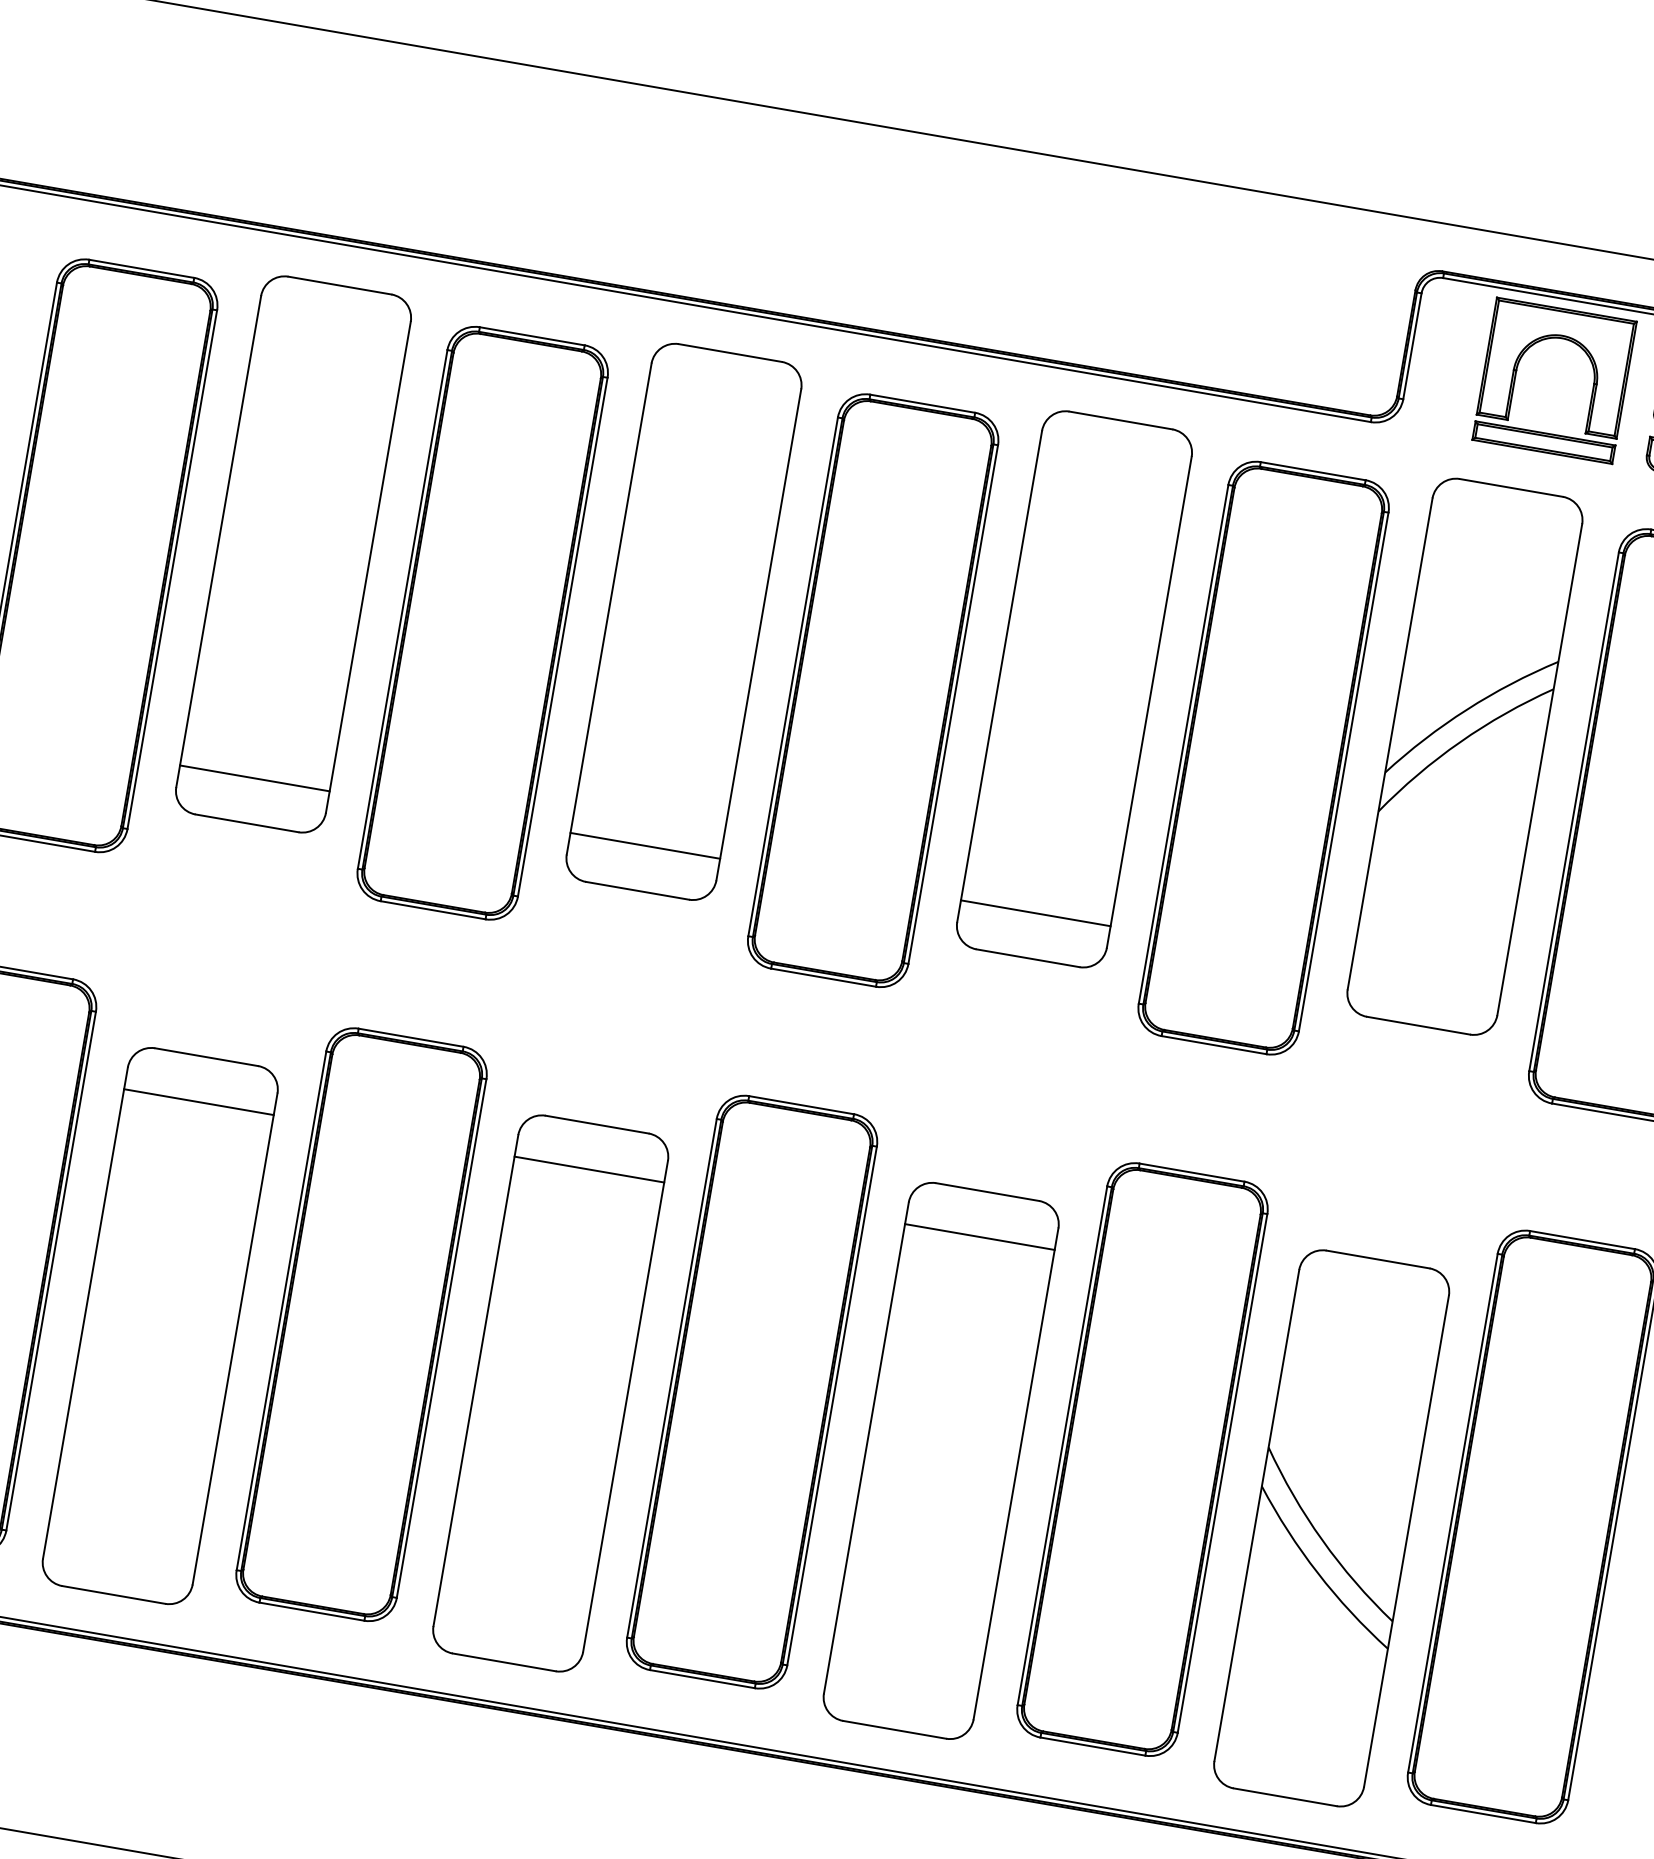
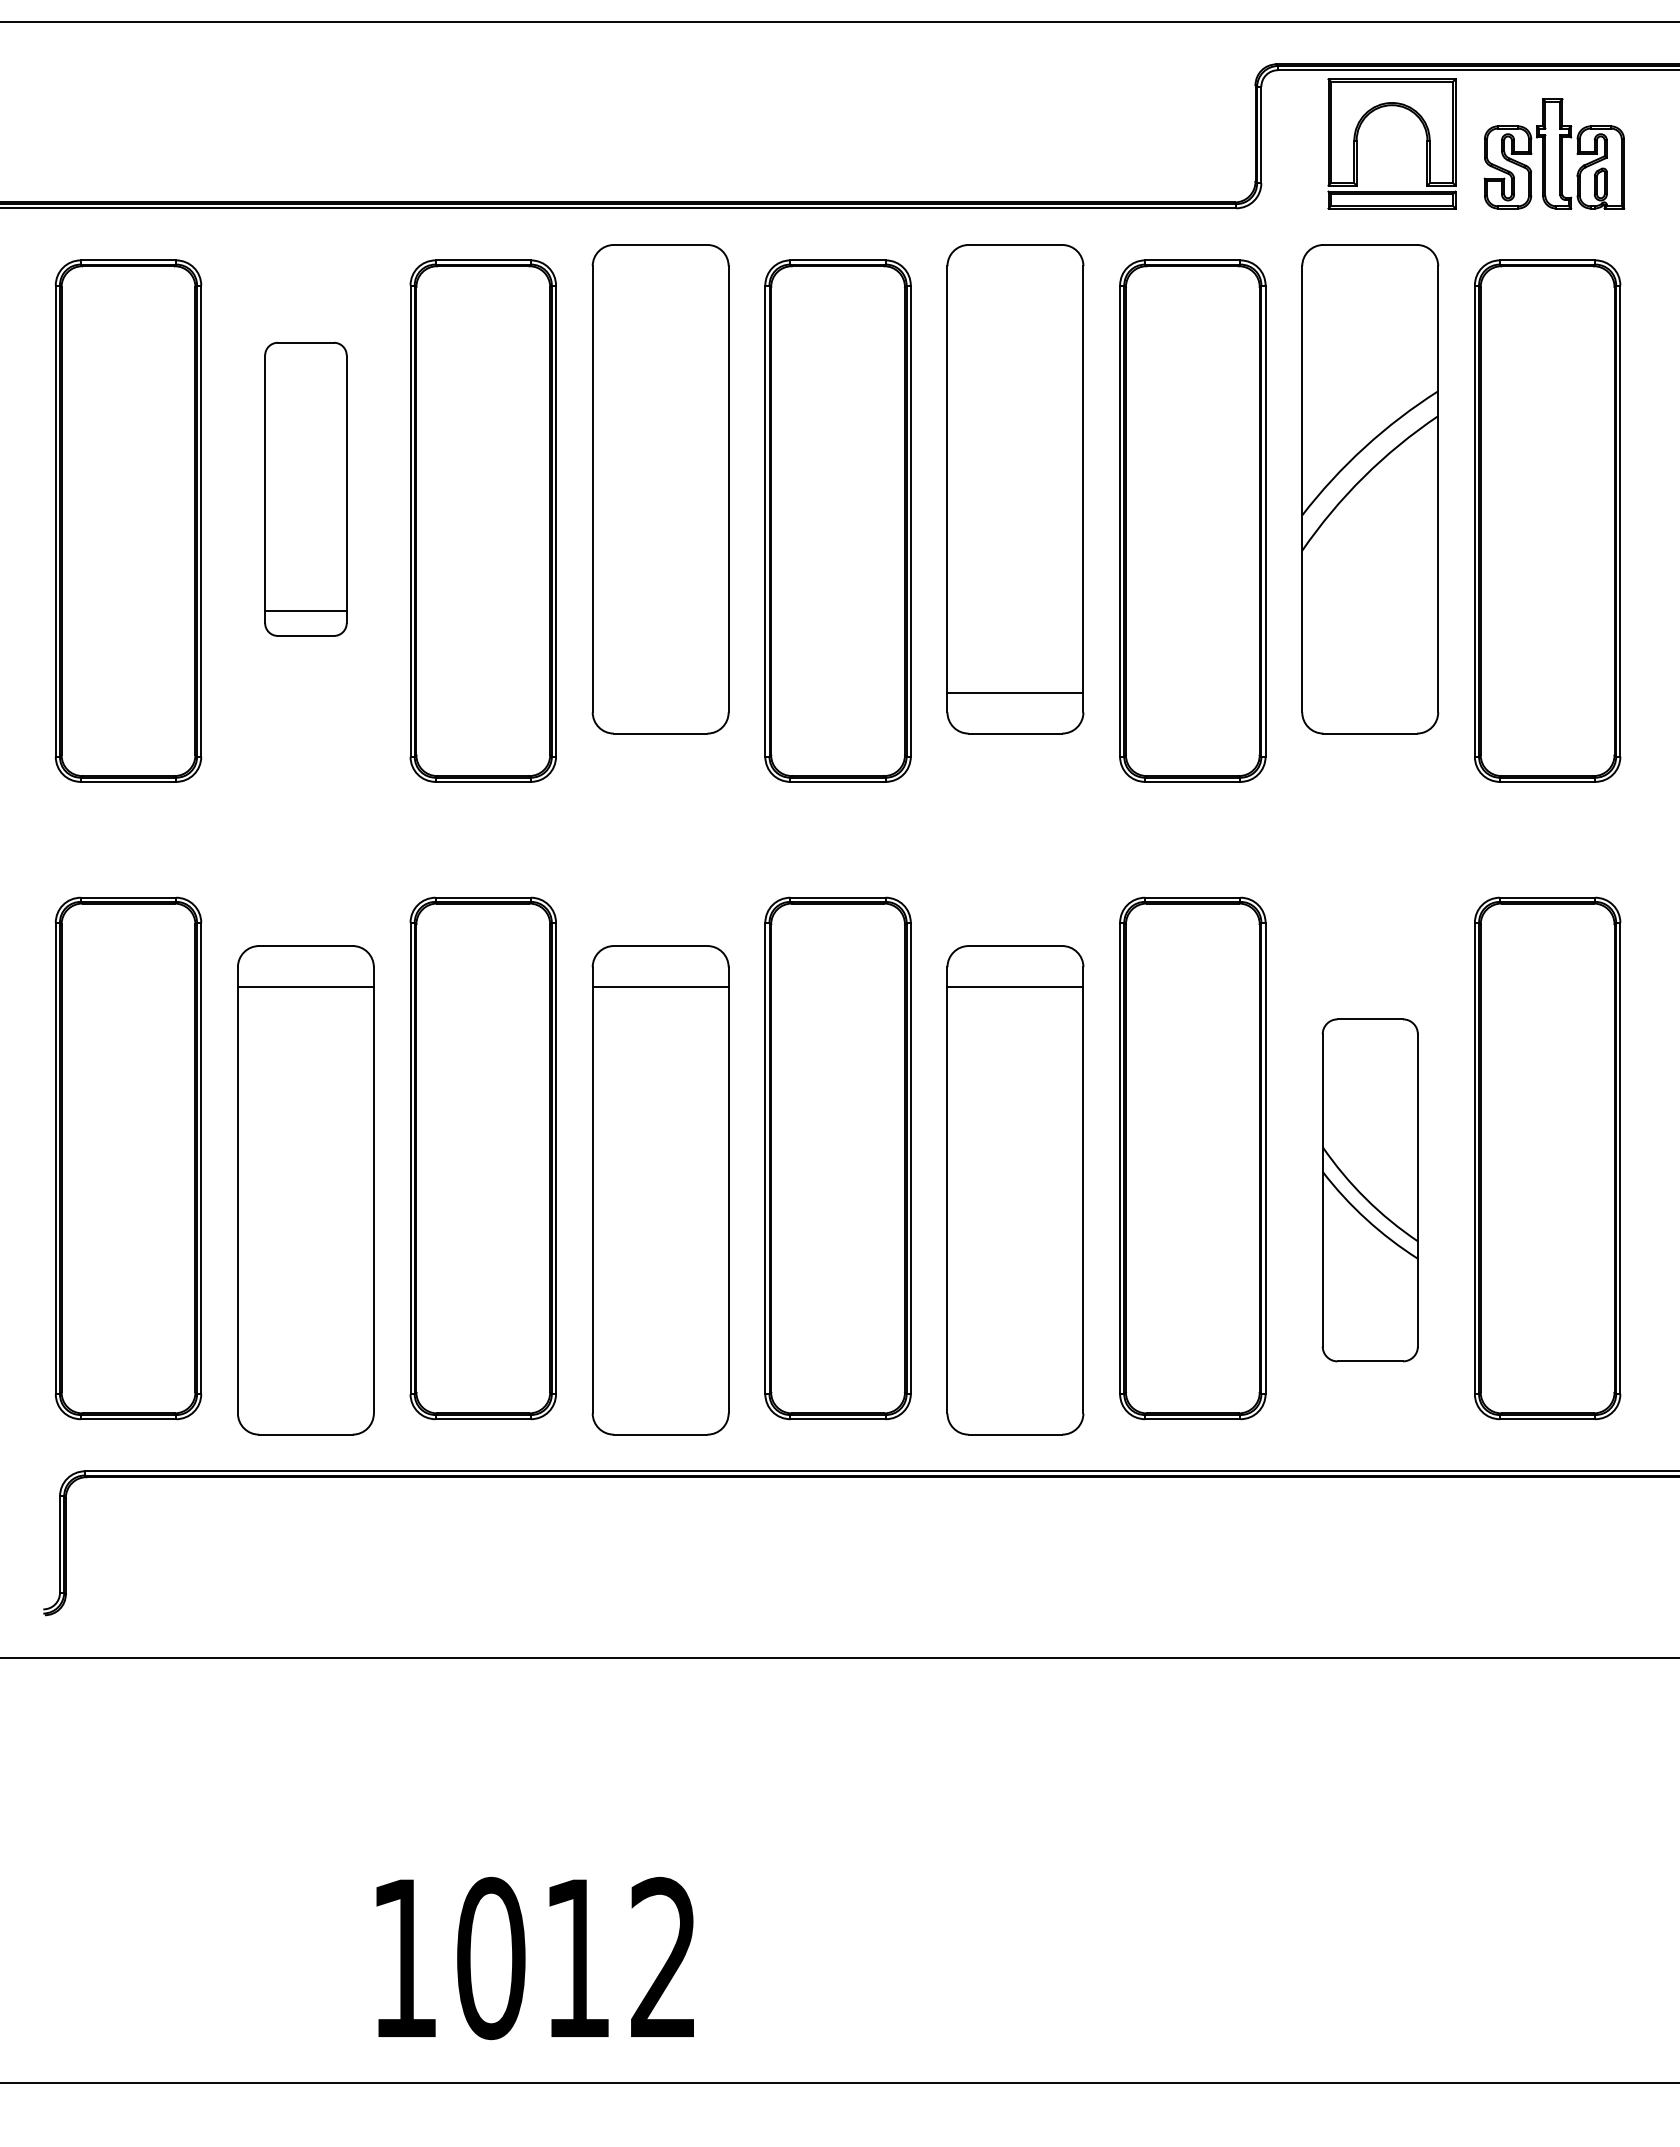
part: (293, 554) -> (305, 489), size x0.6
line: (645, 845) -> (660, 692), removed
part: (1331, 1528) -> (1370, 1190), size x0.7

